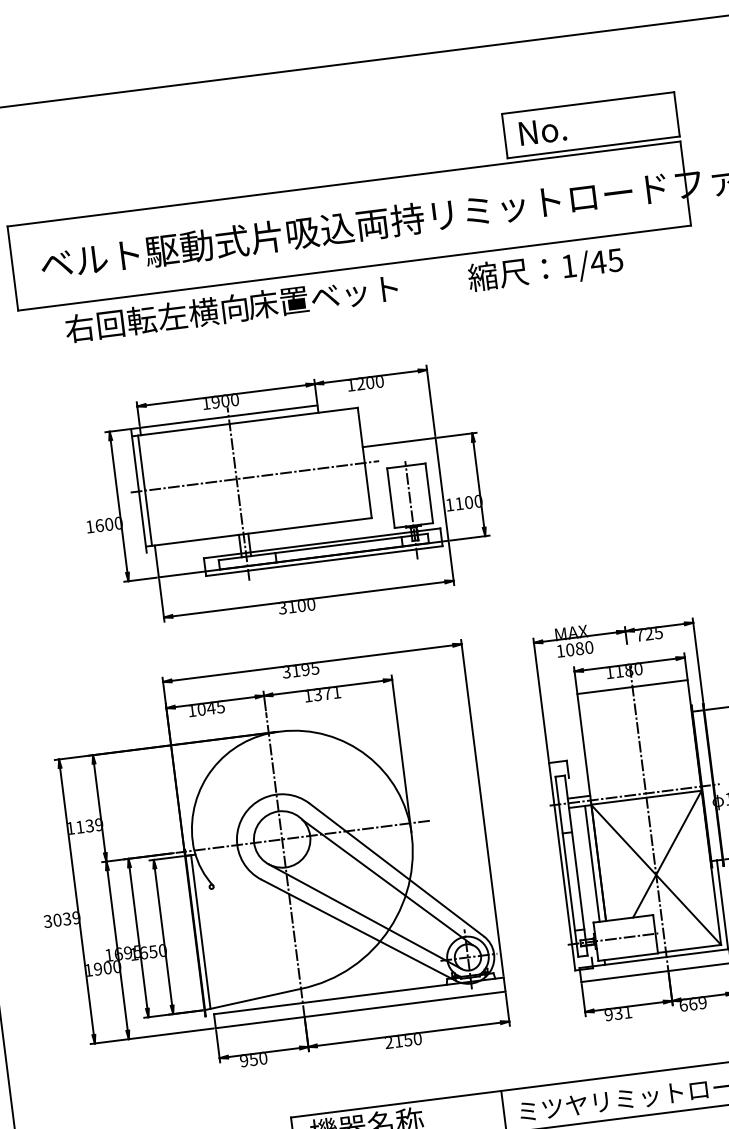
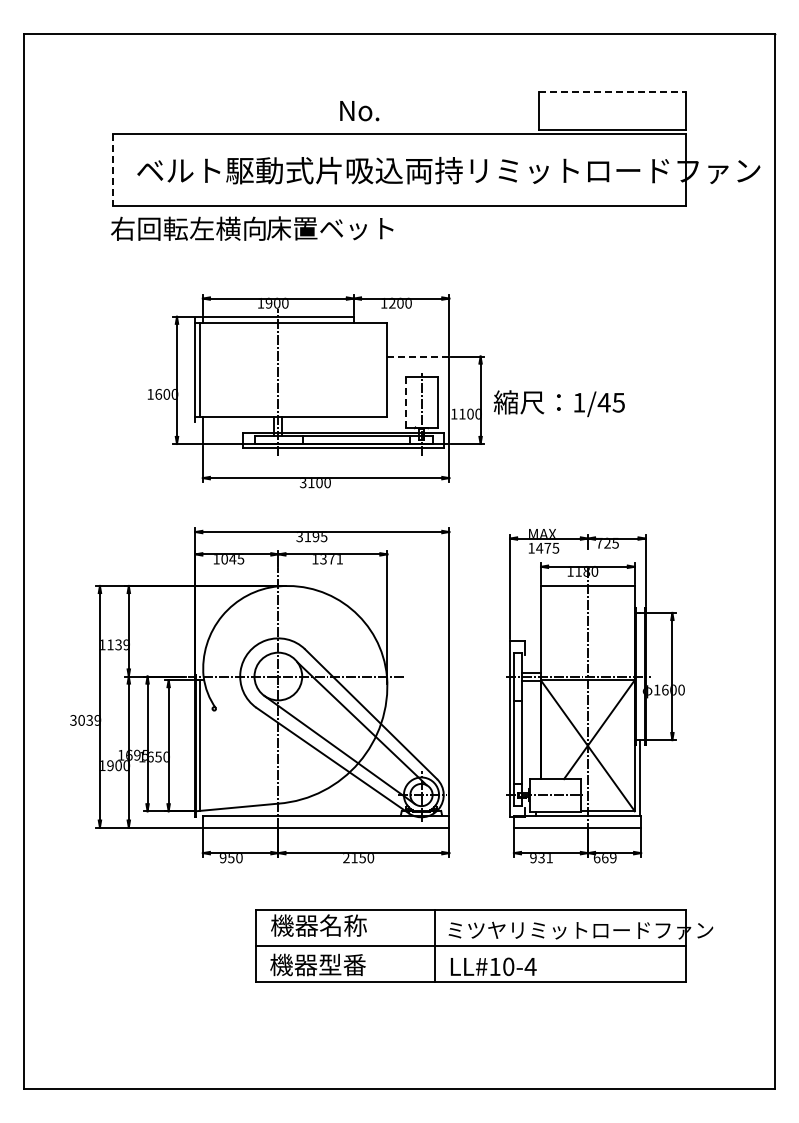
line: (589, 103) -> (613, 92), solid -> dashed
text: (542, 131) -> (359, 111), moved
line: (13, 268) -> (113, 169), solid -> dashed
text: (544, 270) -> (558, 403), moved
text: (231, 308) -> (252, 228), moved
line: (399, 442) -> (418, 356), solid -> dashed
line: (254, 476) -> (293, 369), removed
line: (390, 497) -> (405, 401), solid -> dashed
text: (579, 647) -> (547, 547), 1080 -> 1475
line: (592, 863) -> (535, 729), removed

